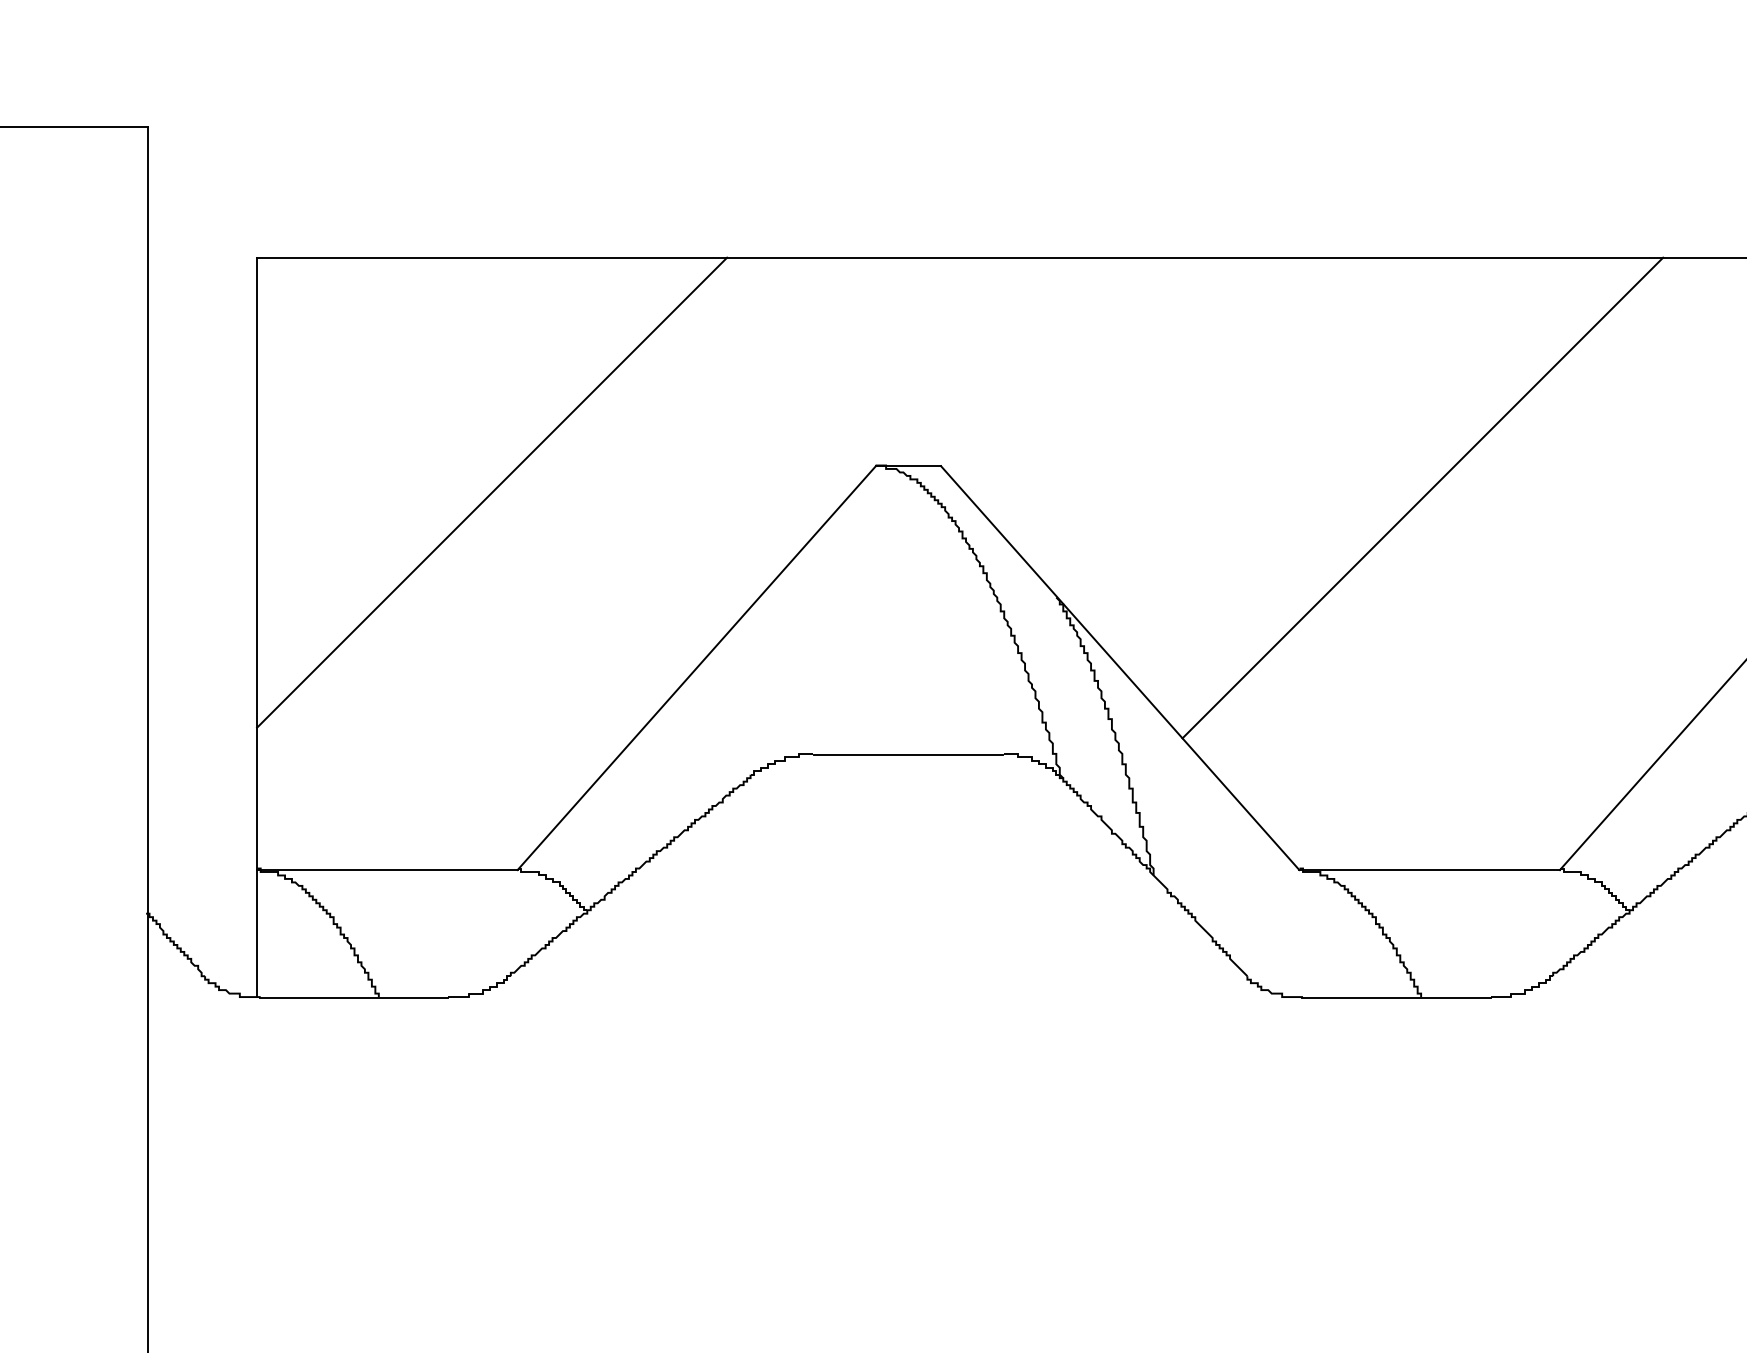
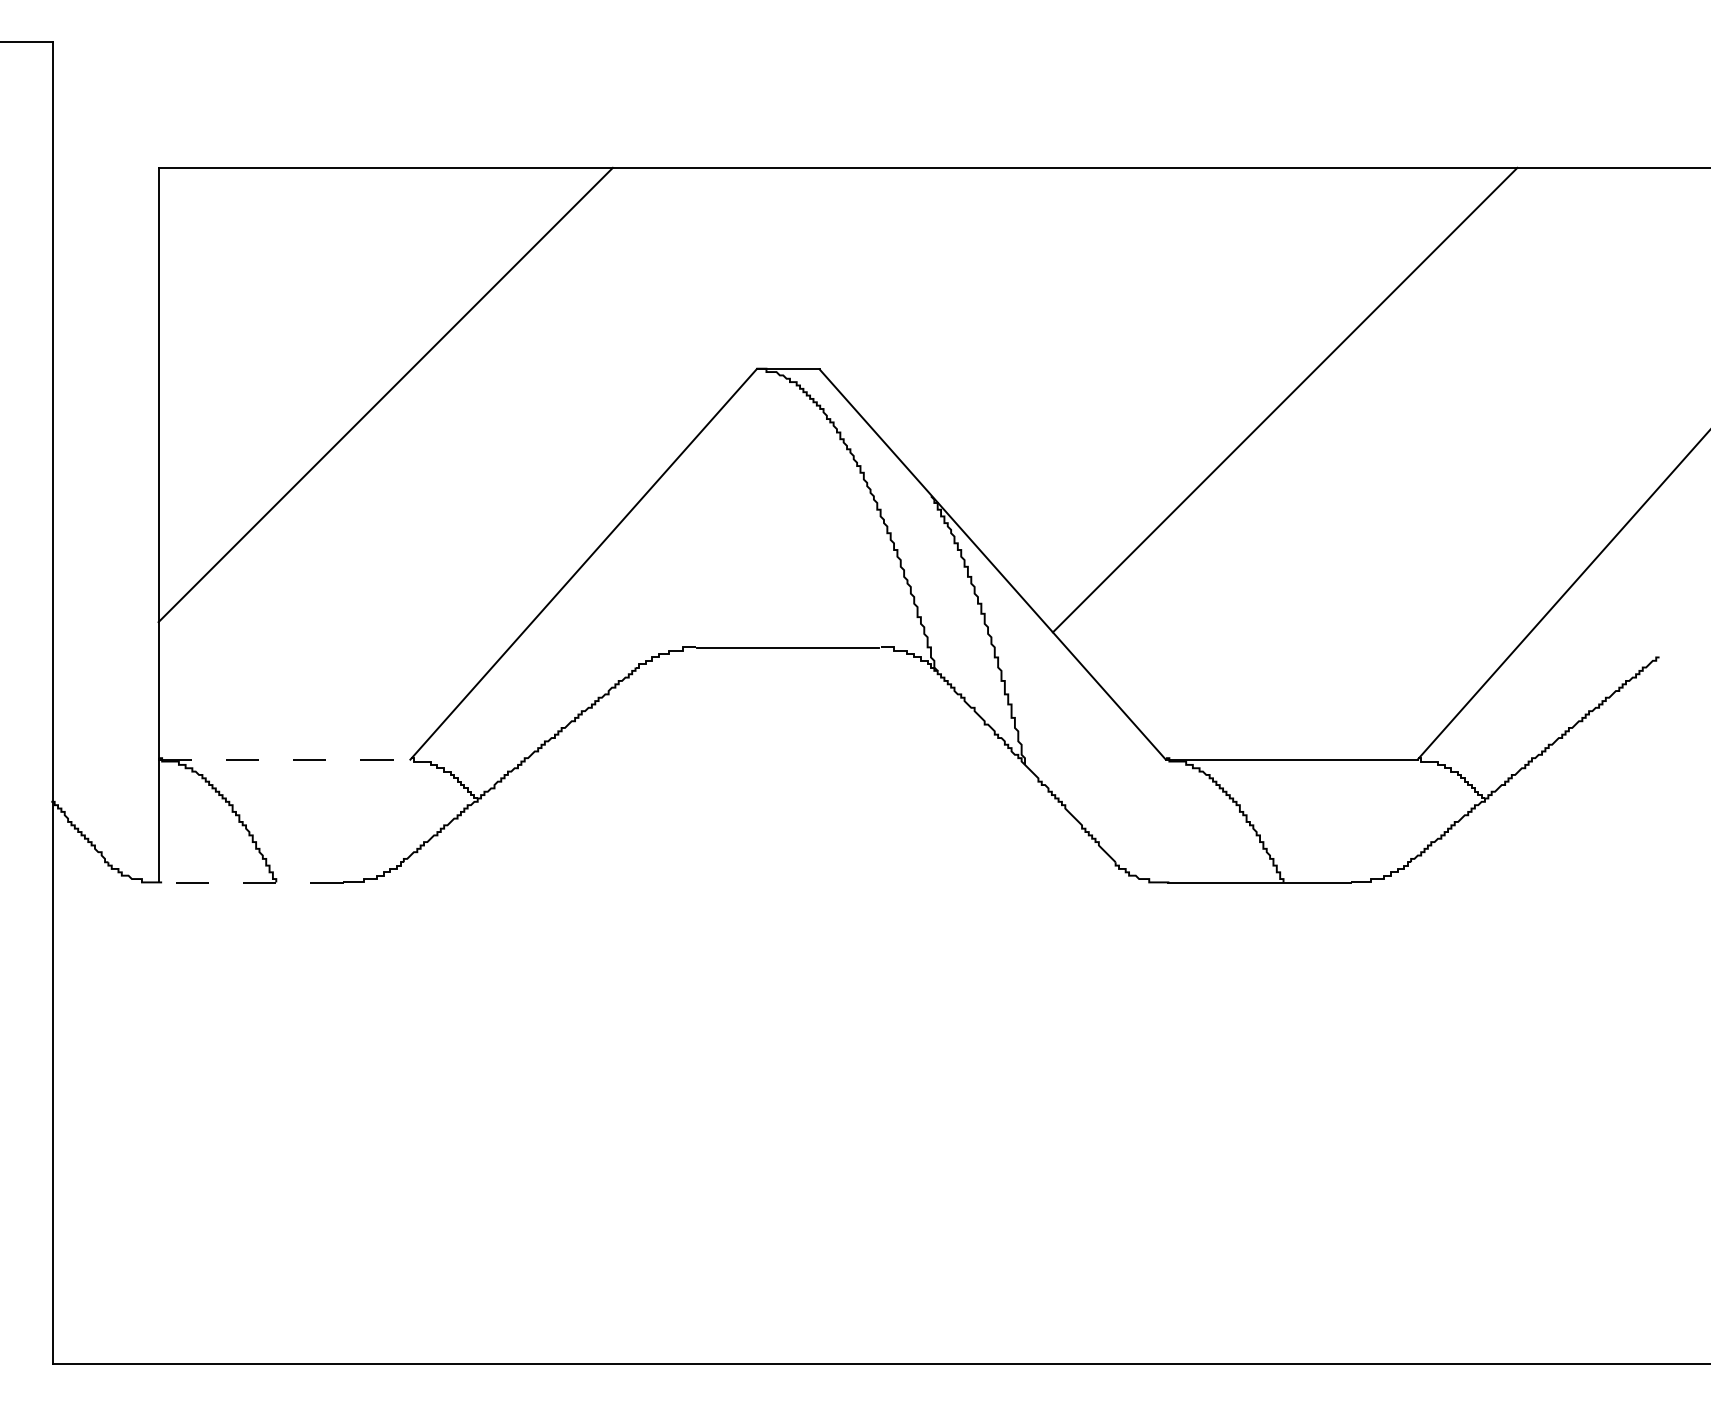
line: (387, 869) -> (284, 759), solid -> dashed
line: (353, 998) -> (251, 883), solid -> dashed

